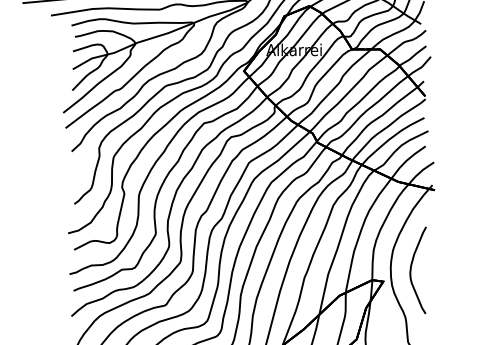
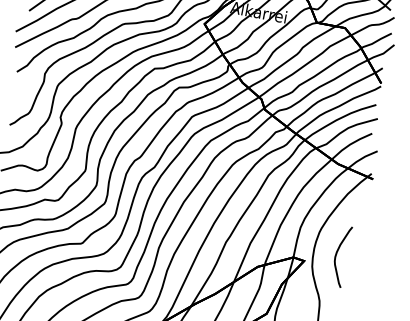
part: (417, 270) -> (340, 256), size x0.7

